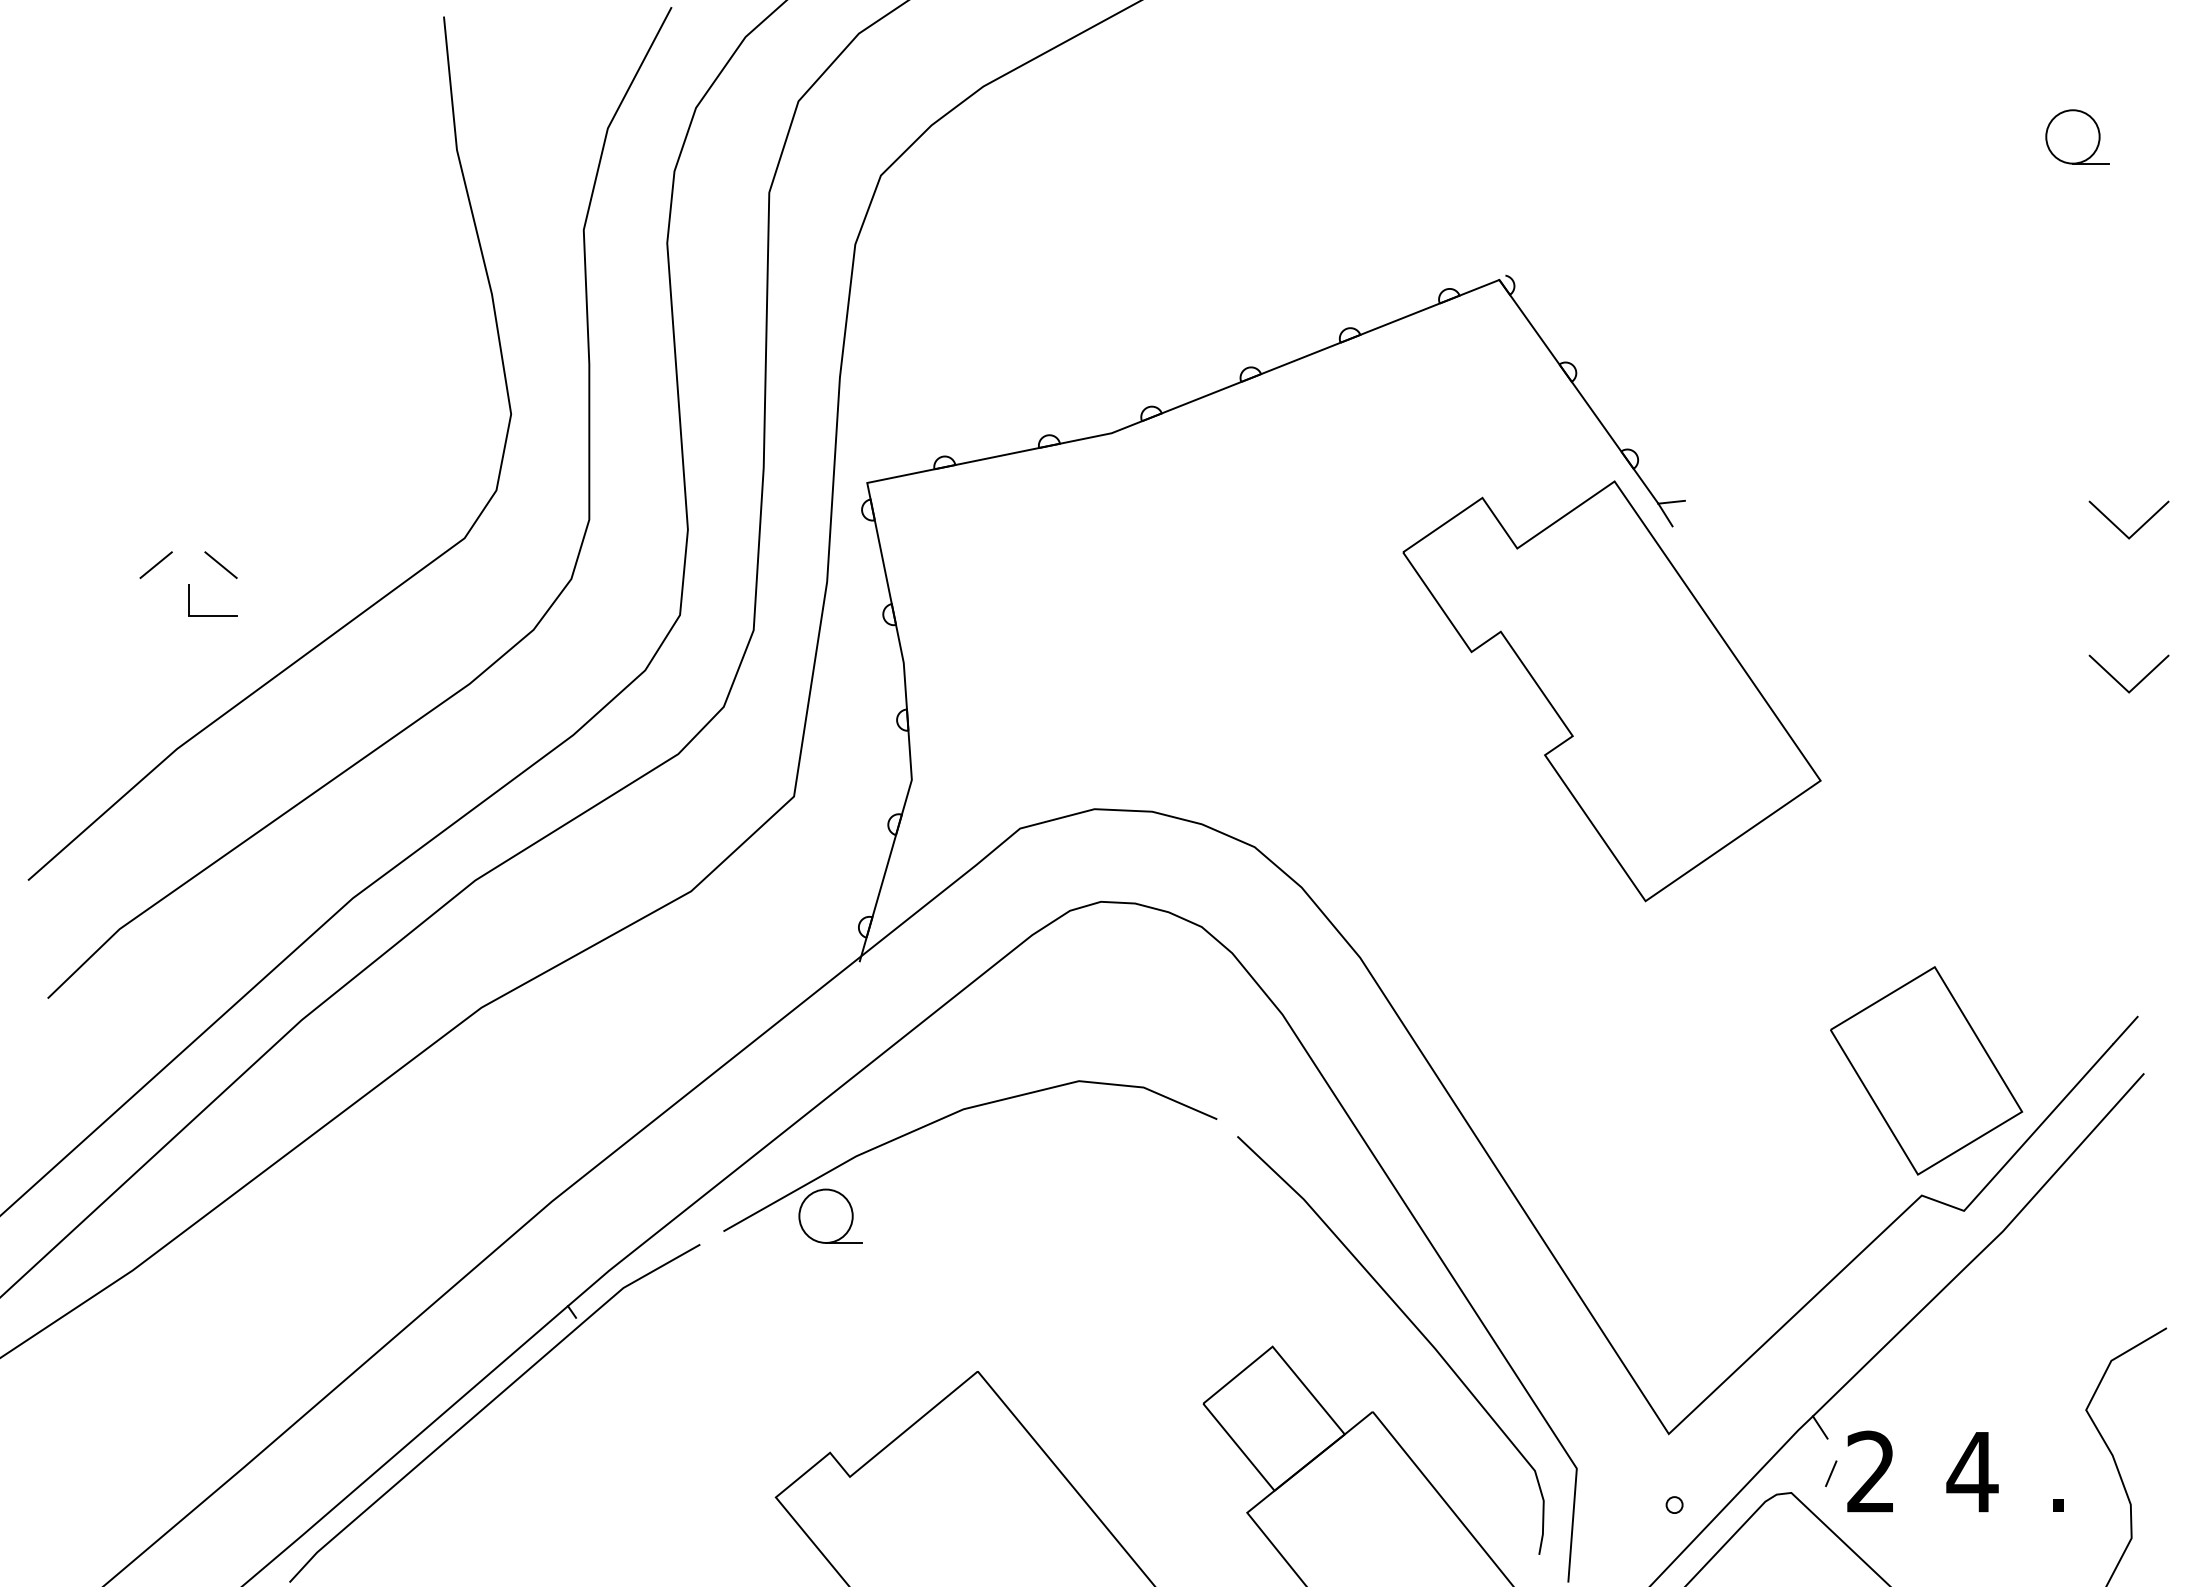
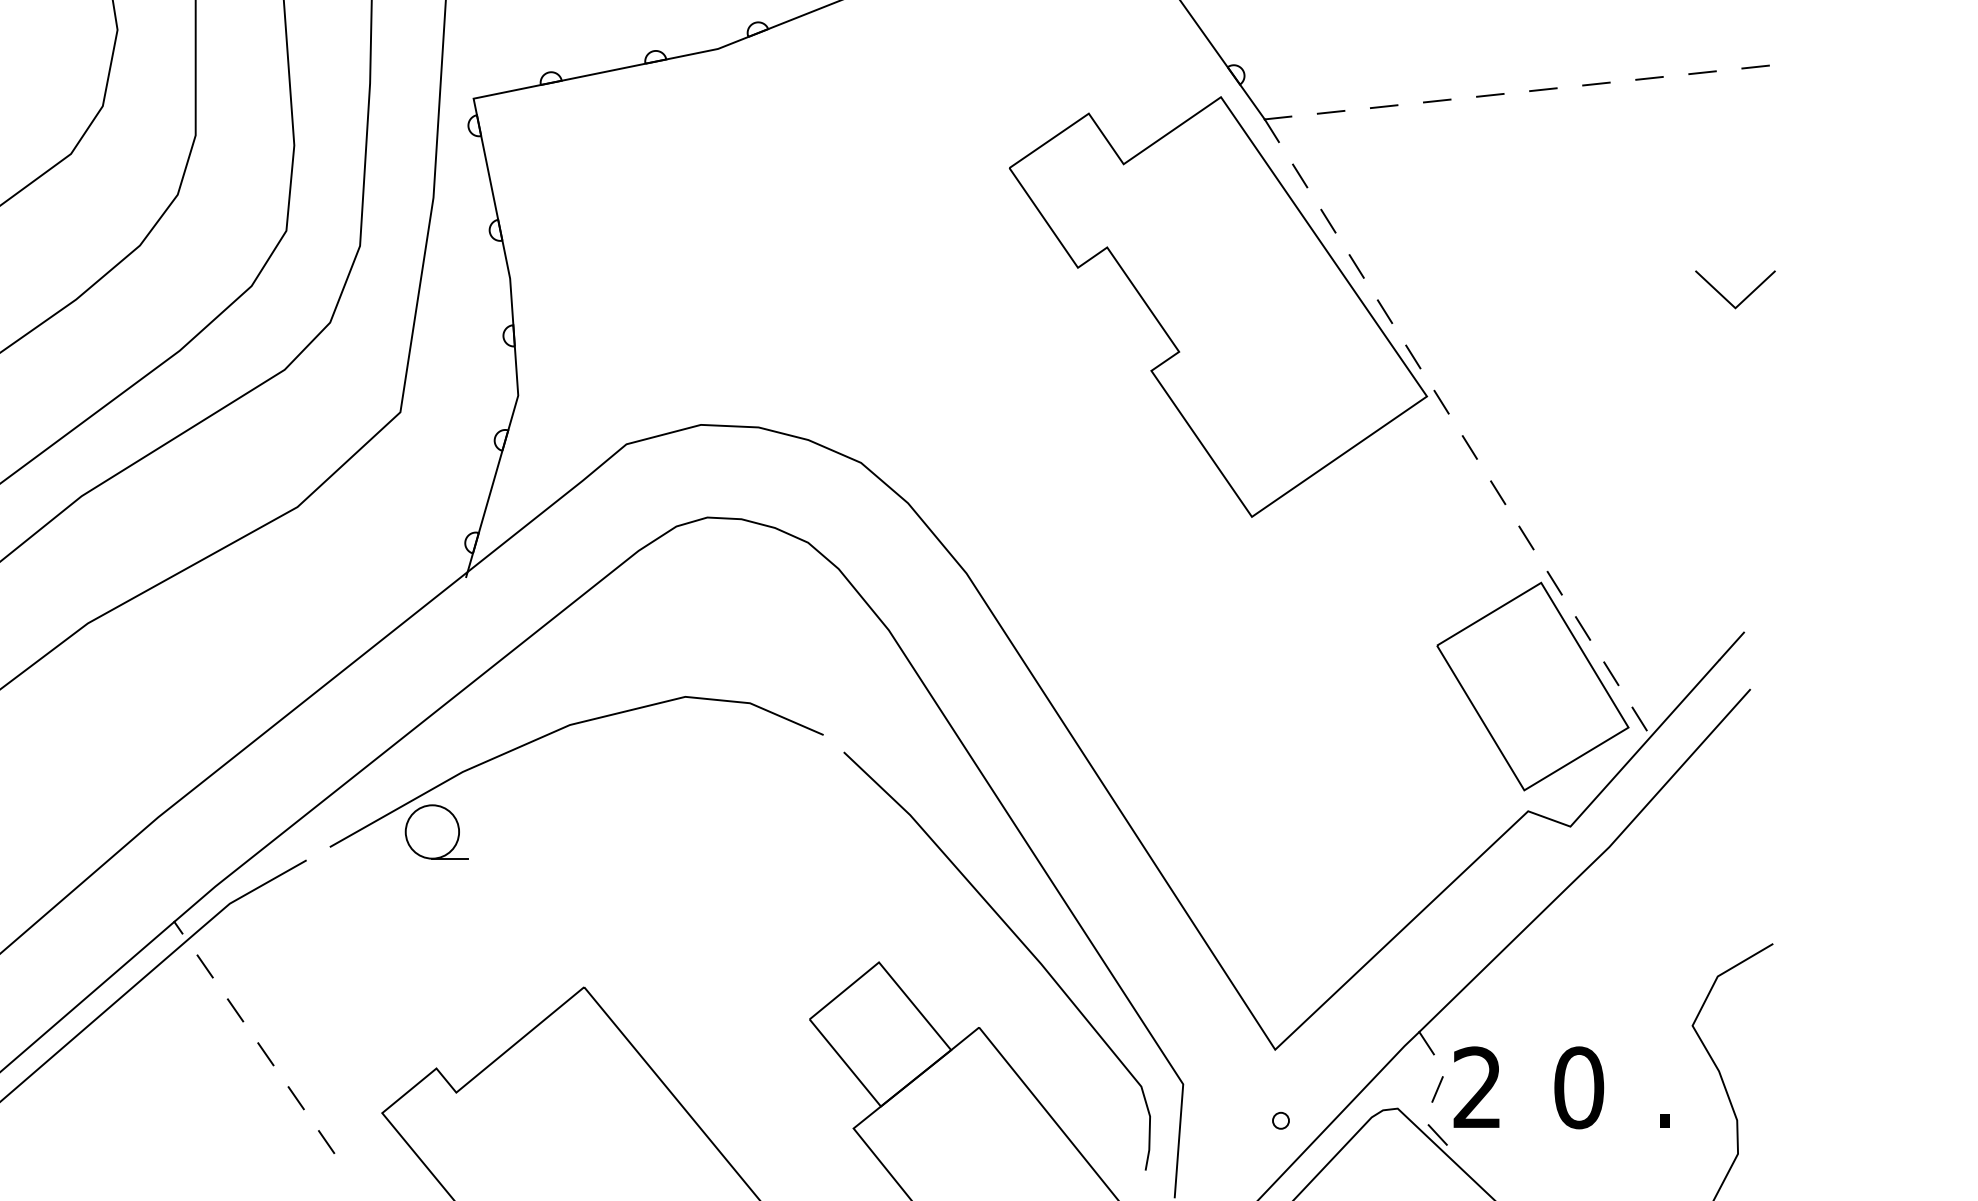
line: (2149, 450) -> (1755, 66), added
line: (2095, 456) -> (1701, 72), added
line: (2042, 462) -> (1648, 78), added
line: (1989, 467) -> (1595, 83), added
line: (1936, 473) -> (1542, 89), added
line: (1883, 479) -> (1489, 95), added
line: (1830, 484) -> (1436, 100), added
line: (1777, 490) -> (1383, 106), added
line: (1724, 496) -> (1330, 112), added
line: (2119, 528) -> (1725, 144), removed
line: (1693, 559) -> (1299, 175), added
line: (1721, 605) -> (1327, 221), added
line: (1750, 650) -> (1356, 266), added
line: (1778, 695) -> (1384, 311), added
line: (1806, 740) -> (1412, 356), added
line: (1835, 786) -> (1441, 402), added
line: (1863, 831) -> (1469, 447), added
line: (1891, 876) -> (1497, 492), added
line: (1920, 921) -> (1526, 537), added
line: (1948, 967) -> (1554, 583), added
line: (1976, 1012) -> (1582, 628), added
line: (2004, 1057) -> (1610, 673), added
line: (2033, 1102) -> (1639, 718), added
line: (598, 1350) -> (204, 966), added
line: (628, 1394) -> (234, 1010), added
line: (659, 1438) -> (265, 1054), added
text: (1972, 1471) -> (1578, 1087), 4 -> 0
line: (689, 1482) -> (295, 1098), added
line: (1831, 1519) -> (1437, 1135), added
line: (719, 1526) -> (325, 1142), added

